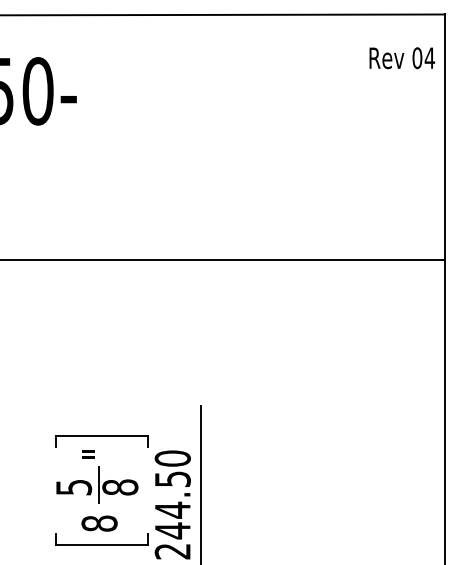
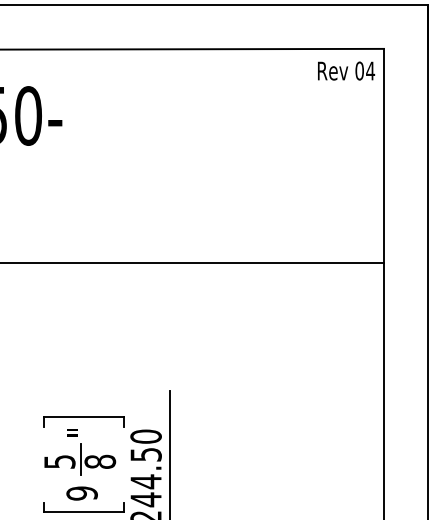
text: (402, 57) -> (346, 70), moved
text: (98, 523) -> (81, 493), 8 -> 9

